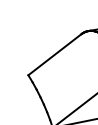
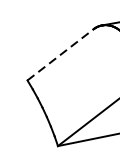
line: (55, 54) -> (61, 54), solid -> dashed

